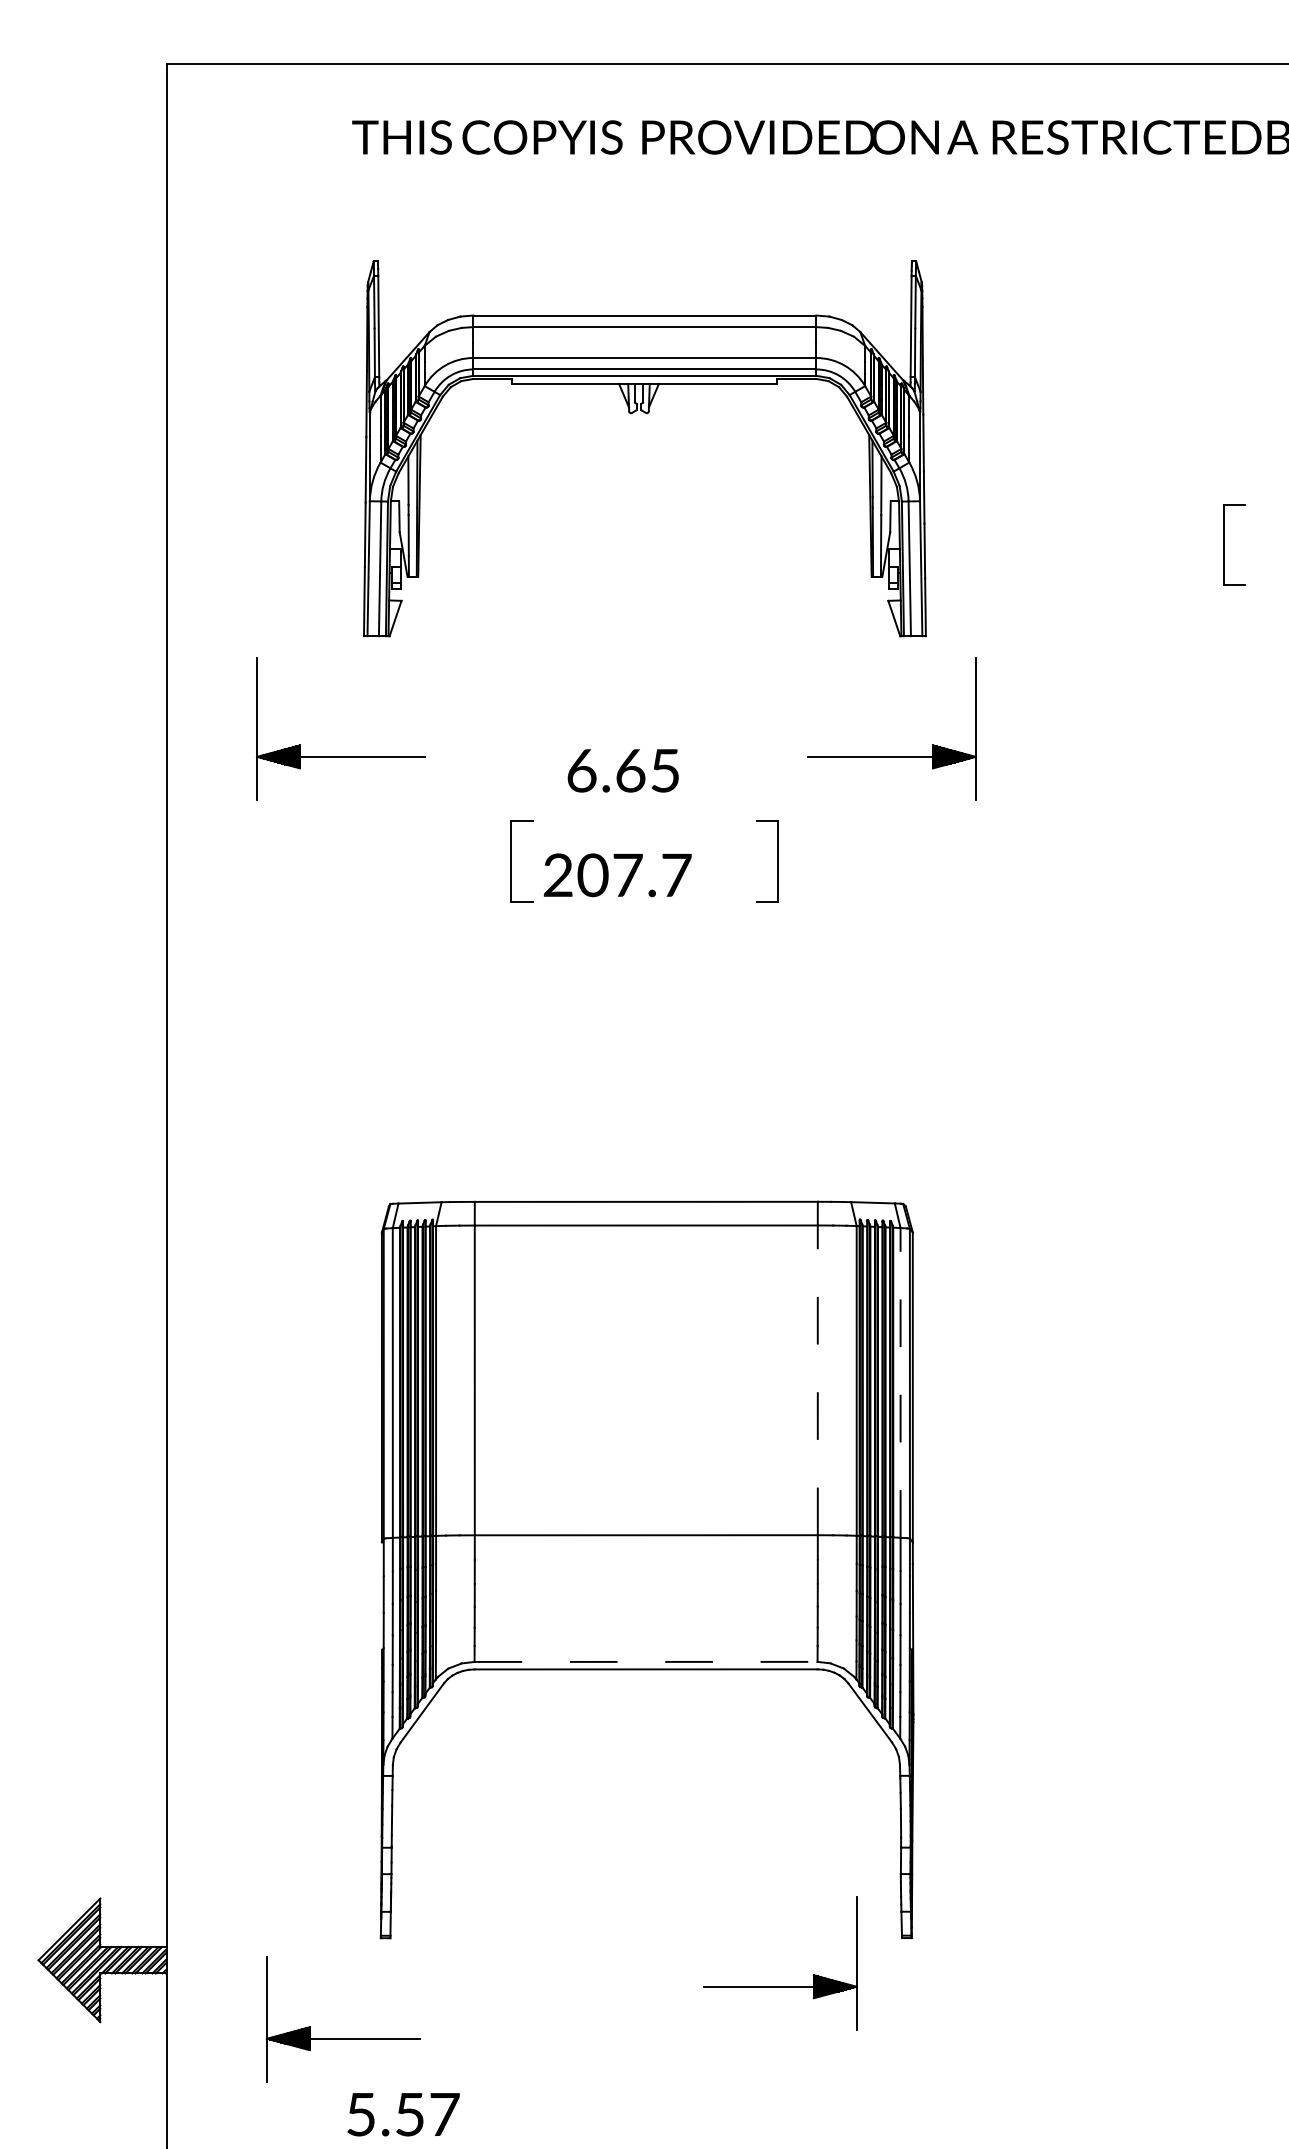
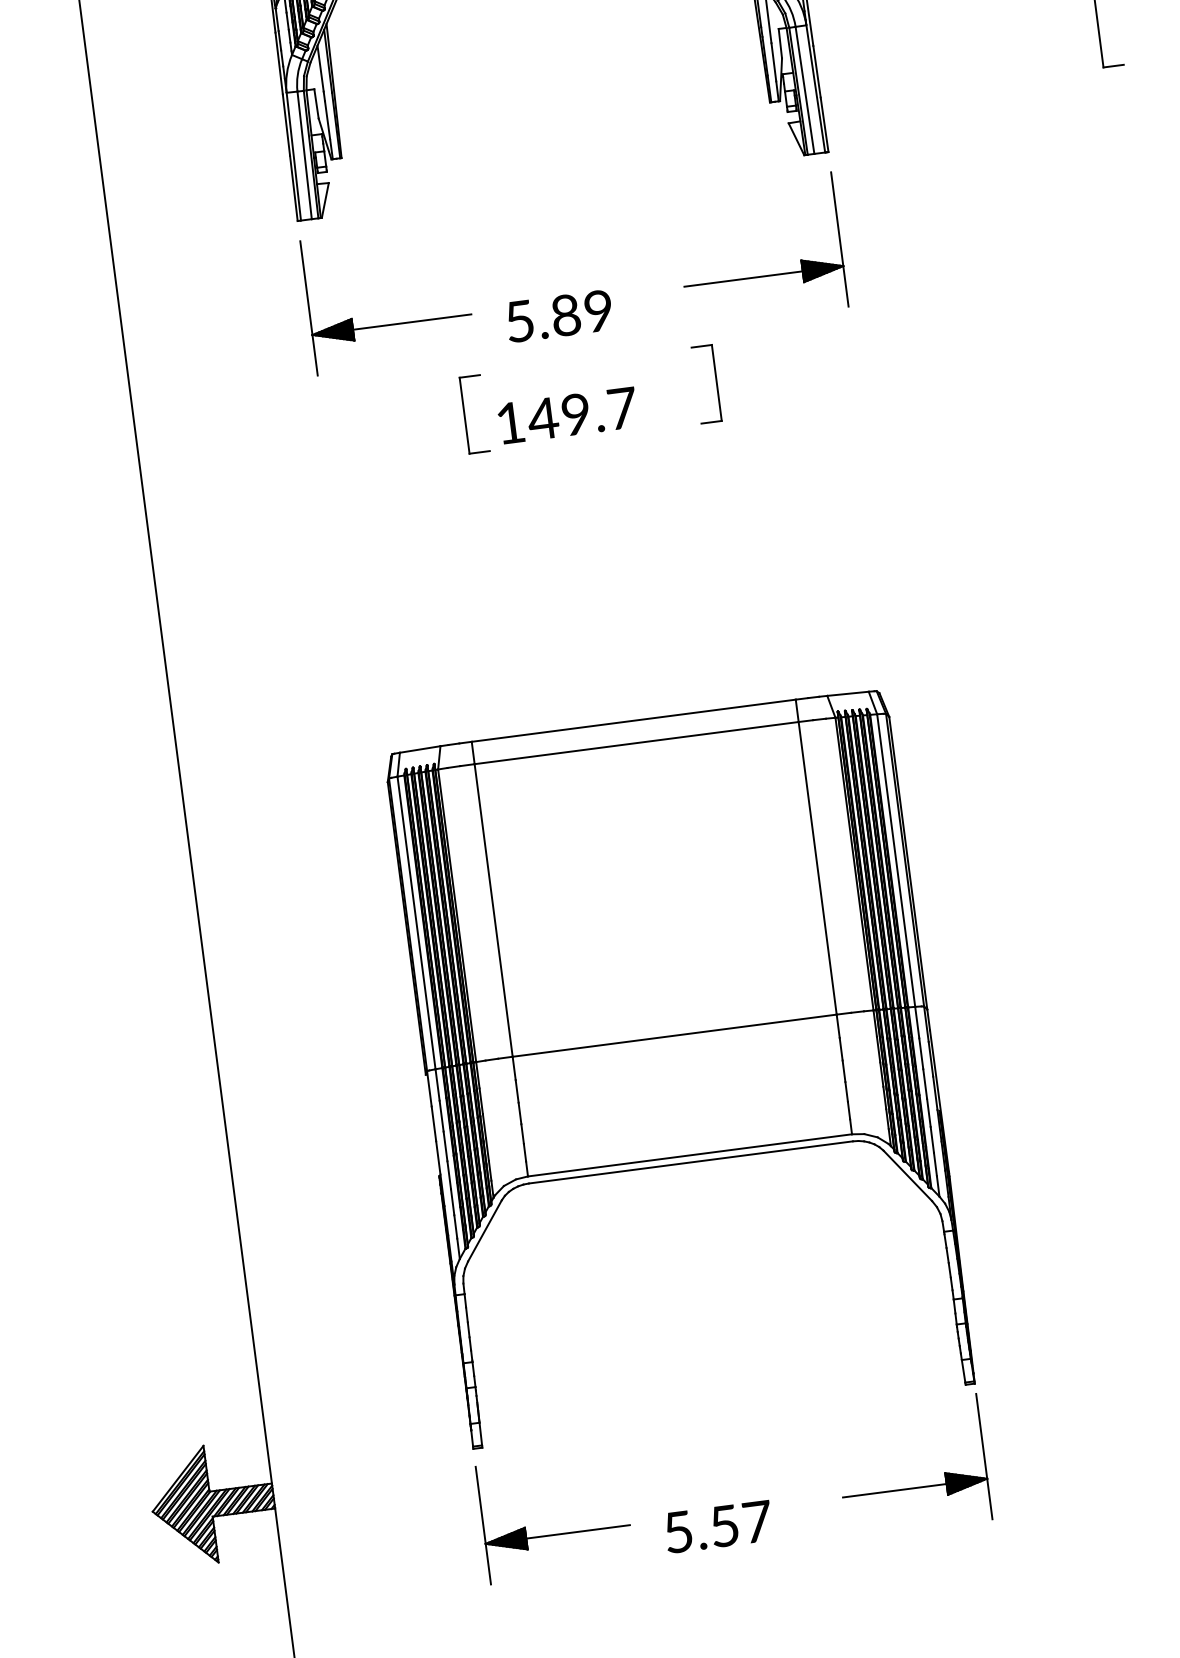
part: (340, 756) -> (391, 324), moved
part: (891, 756) -> (763, 276), moved
text: (622, 770) -> (558, 316), 6.65 -> 5.89
text: (592, 875) -> (542, 419), 207.7 -> 149.7
line: (817, 1380) -> (817, 868), dashed -> solid
line: (900, 1382) -> (896, 860), dashed -> solid
line: (646, 1661) -> (690, 1154), dashed -> solid
part: (780, 1986) -> (915, 1487), moved
part: (342, 2038) -> (557, 1534), moved
text: (403, 2114) -> (718, 1526), moved

